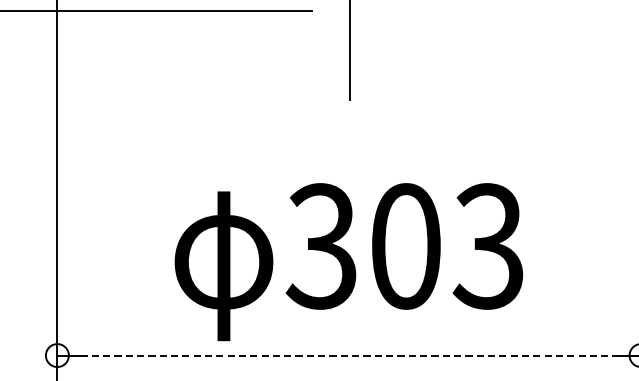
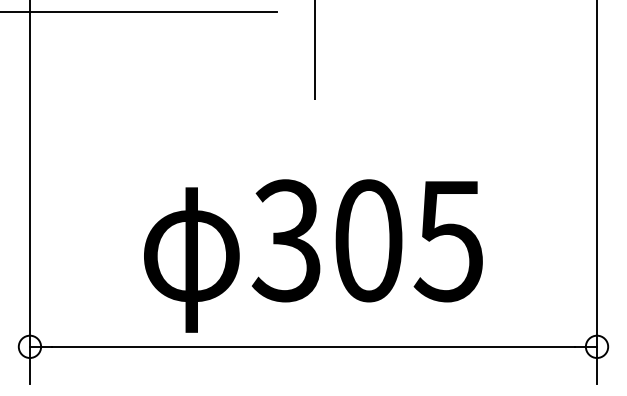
text: (487, 246) -> (447, 240), 303 -> 305
line: (349, 355) -> (313, 346), dashed -> solid

